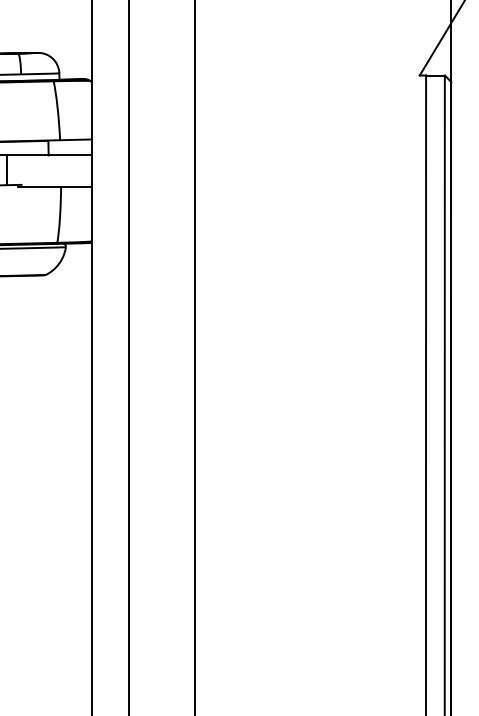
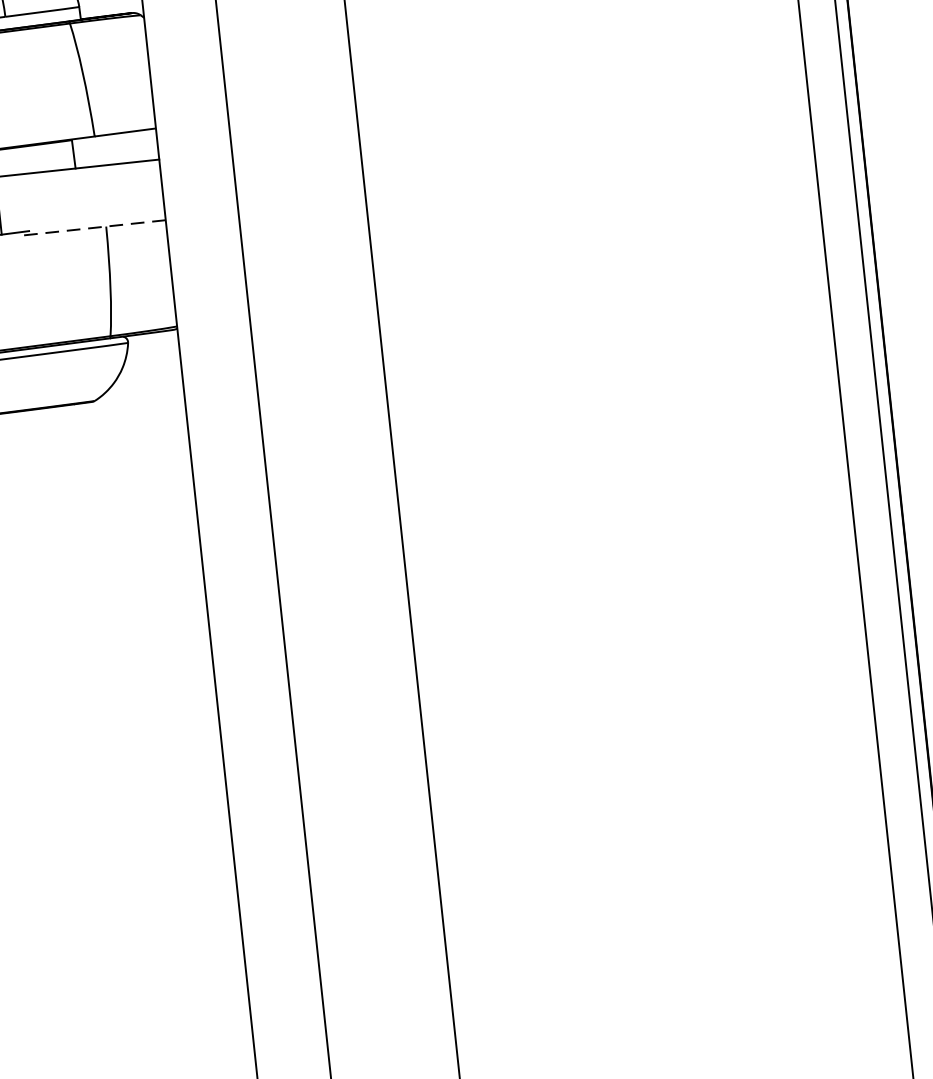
line: (54, 186) -> (93, 227), solid -> dashed

